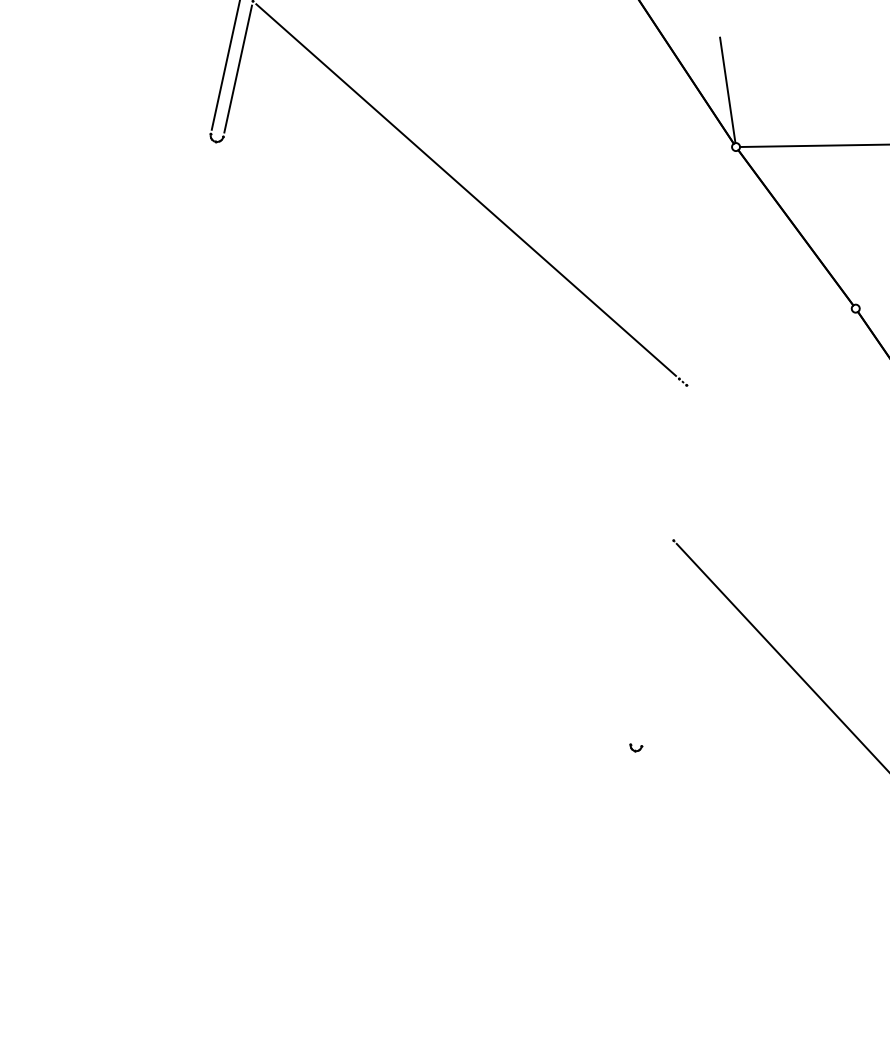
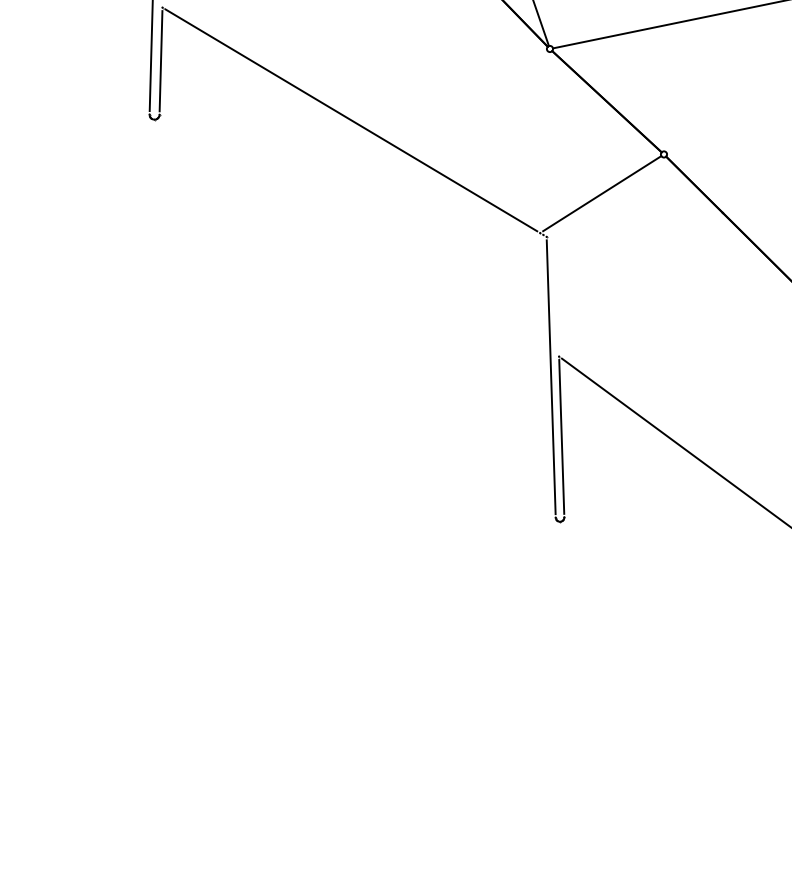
line: (768, 343) -> (602, 193), added
line: (657, 565) -> (550, 377), added
line: (657, 642) -> (561, 436), added

